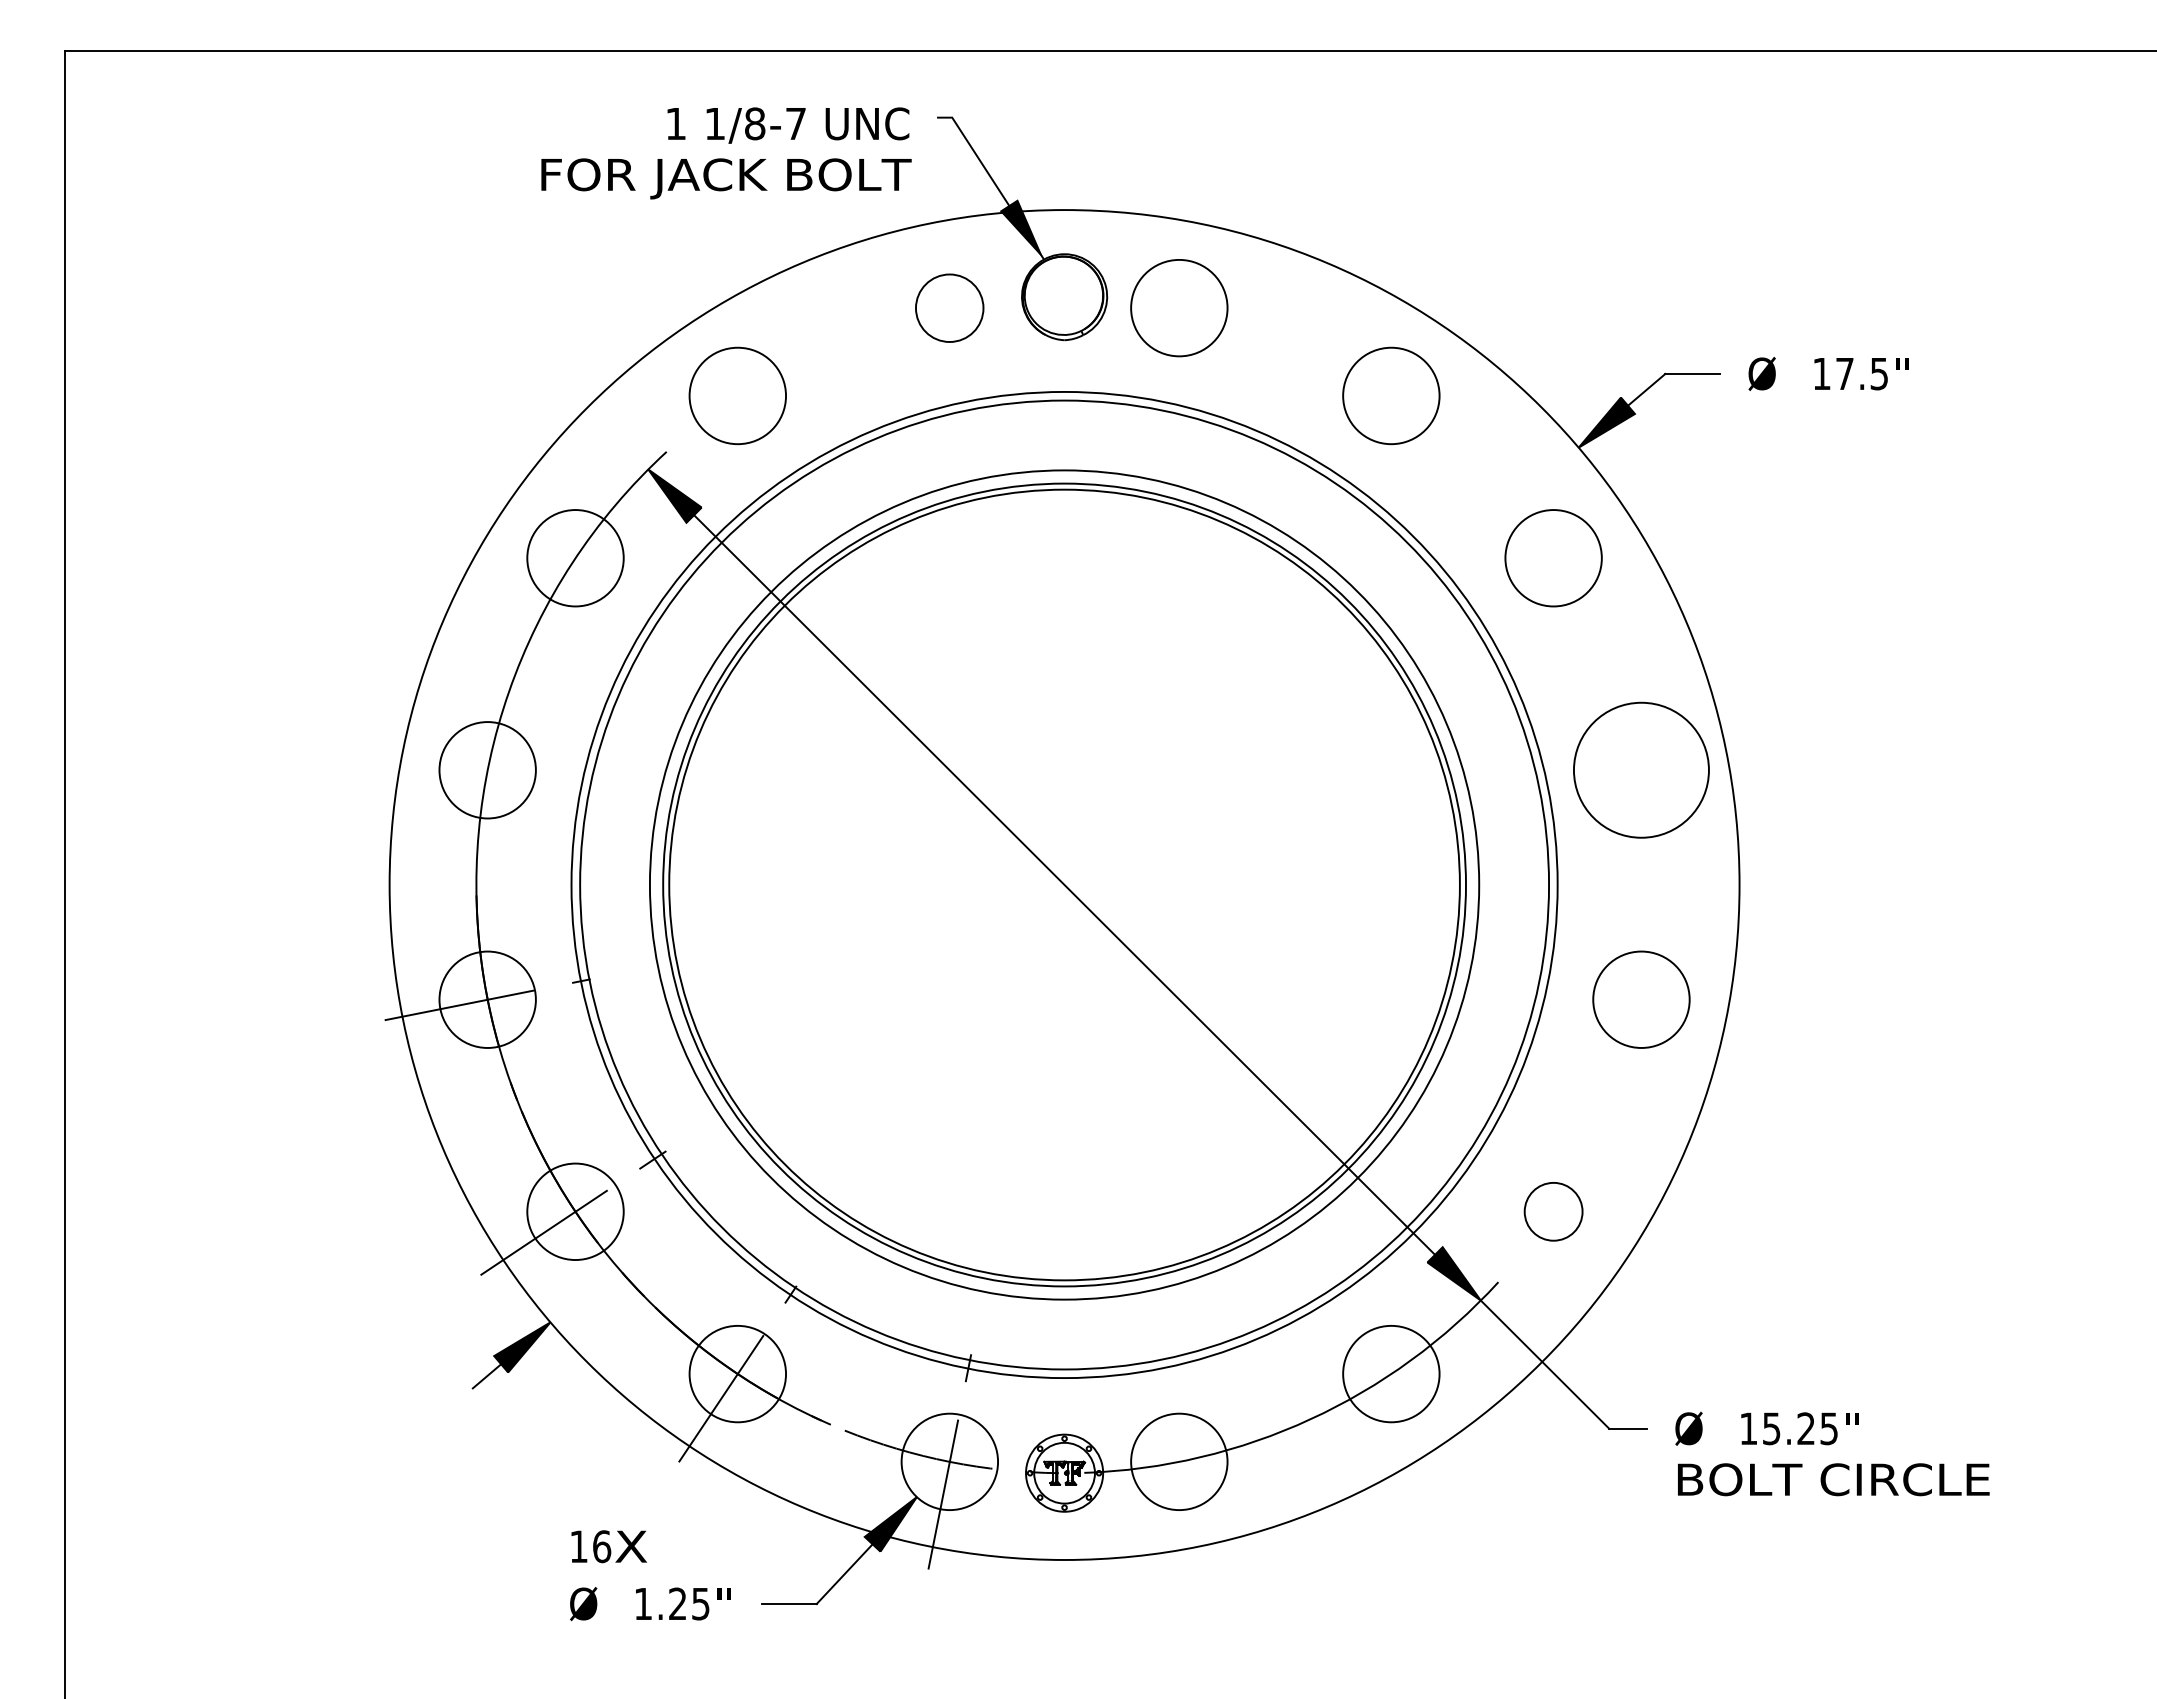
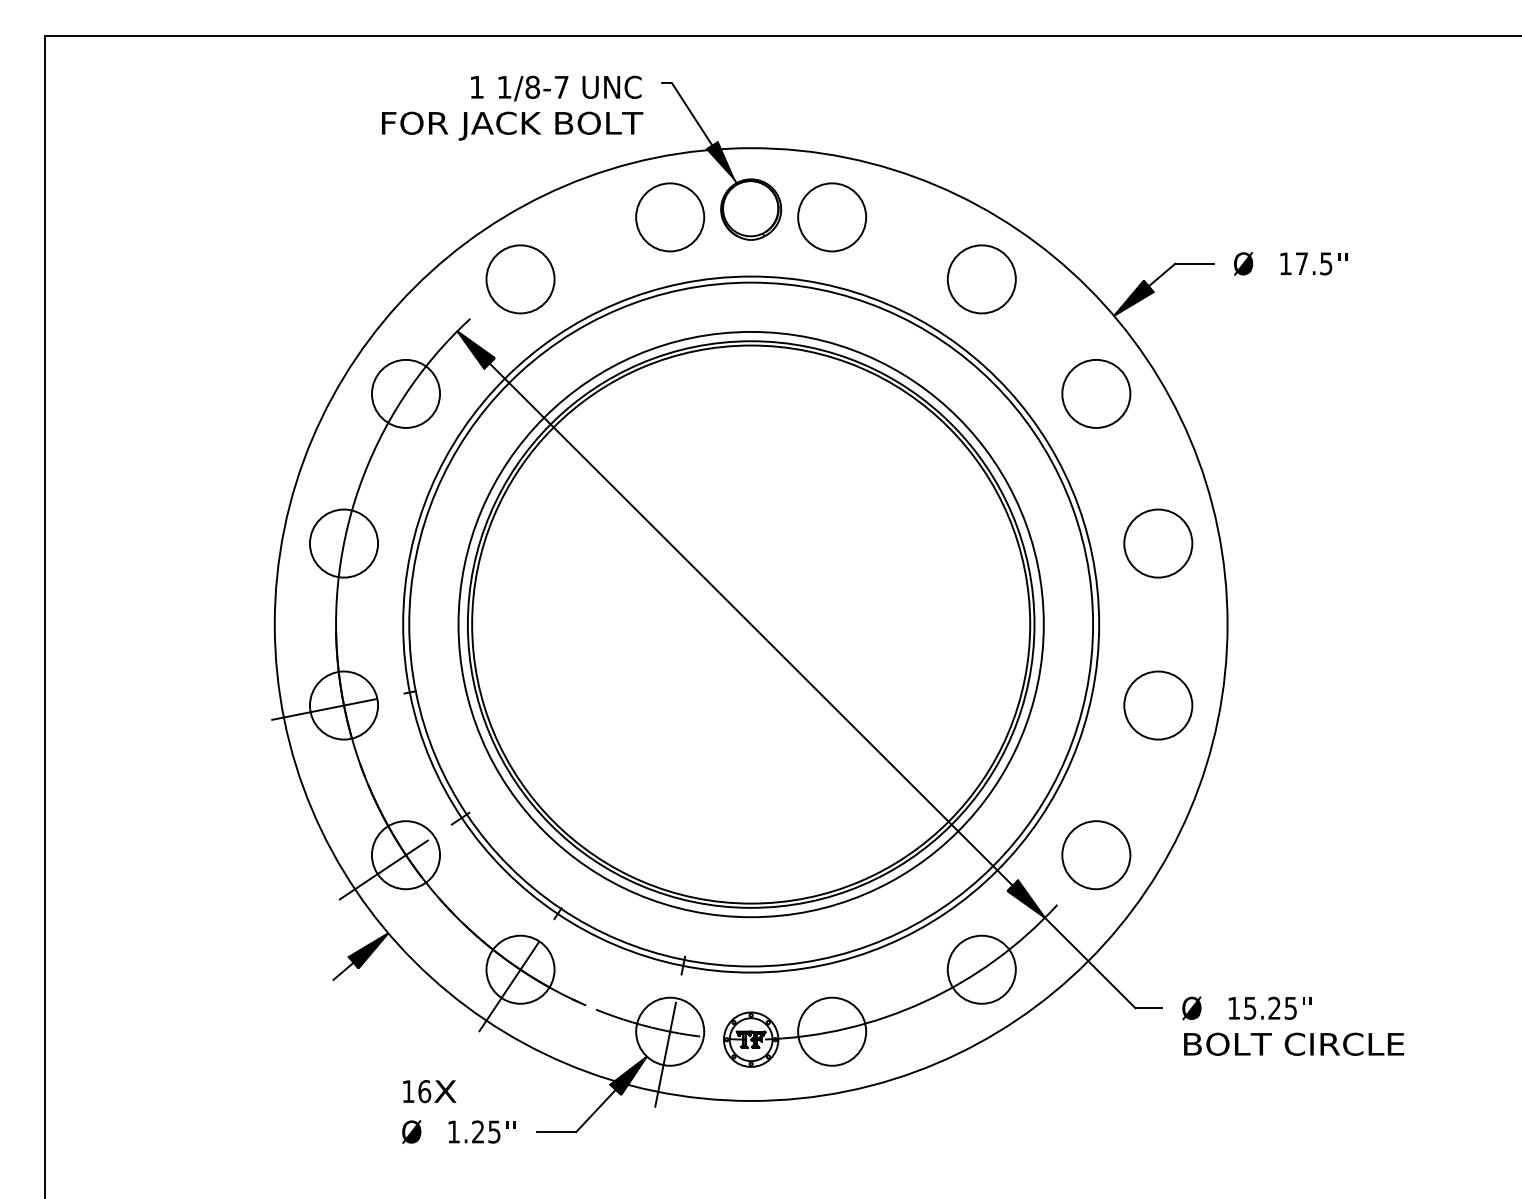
circle: (949, 308) -> (669, 217), size x1.43
circle: (1641, 770) -> (1158, 543), size x0.71
circle: (1553, 1211) -> (1096, 854), size x1.67

